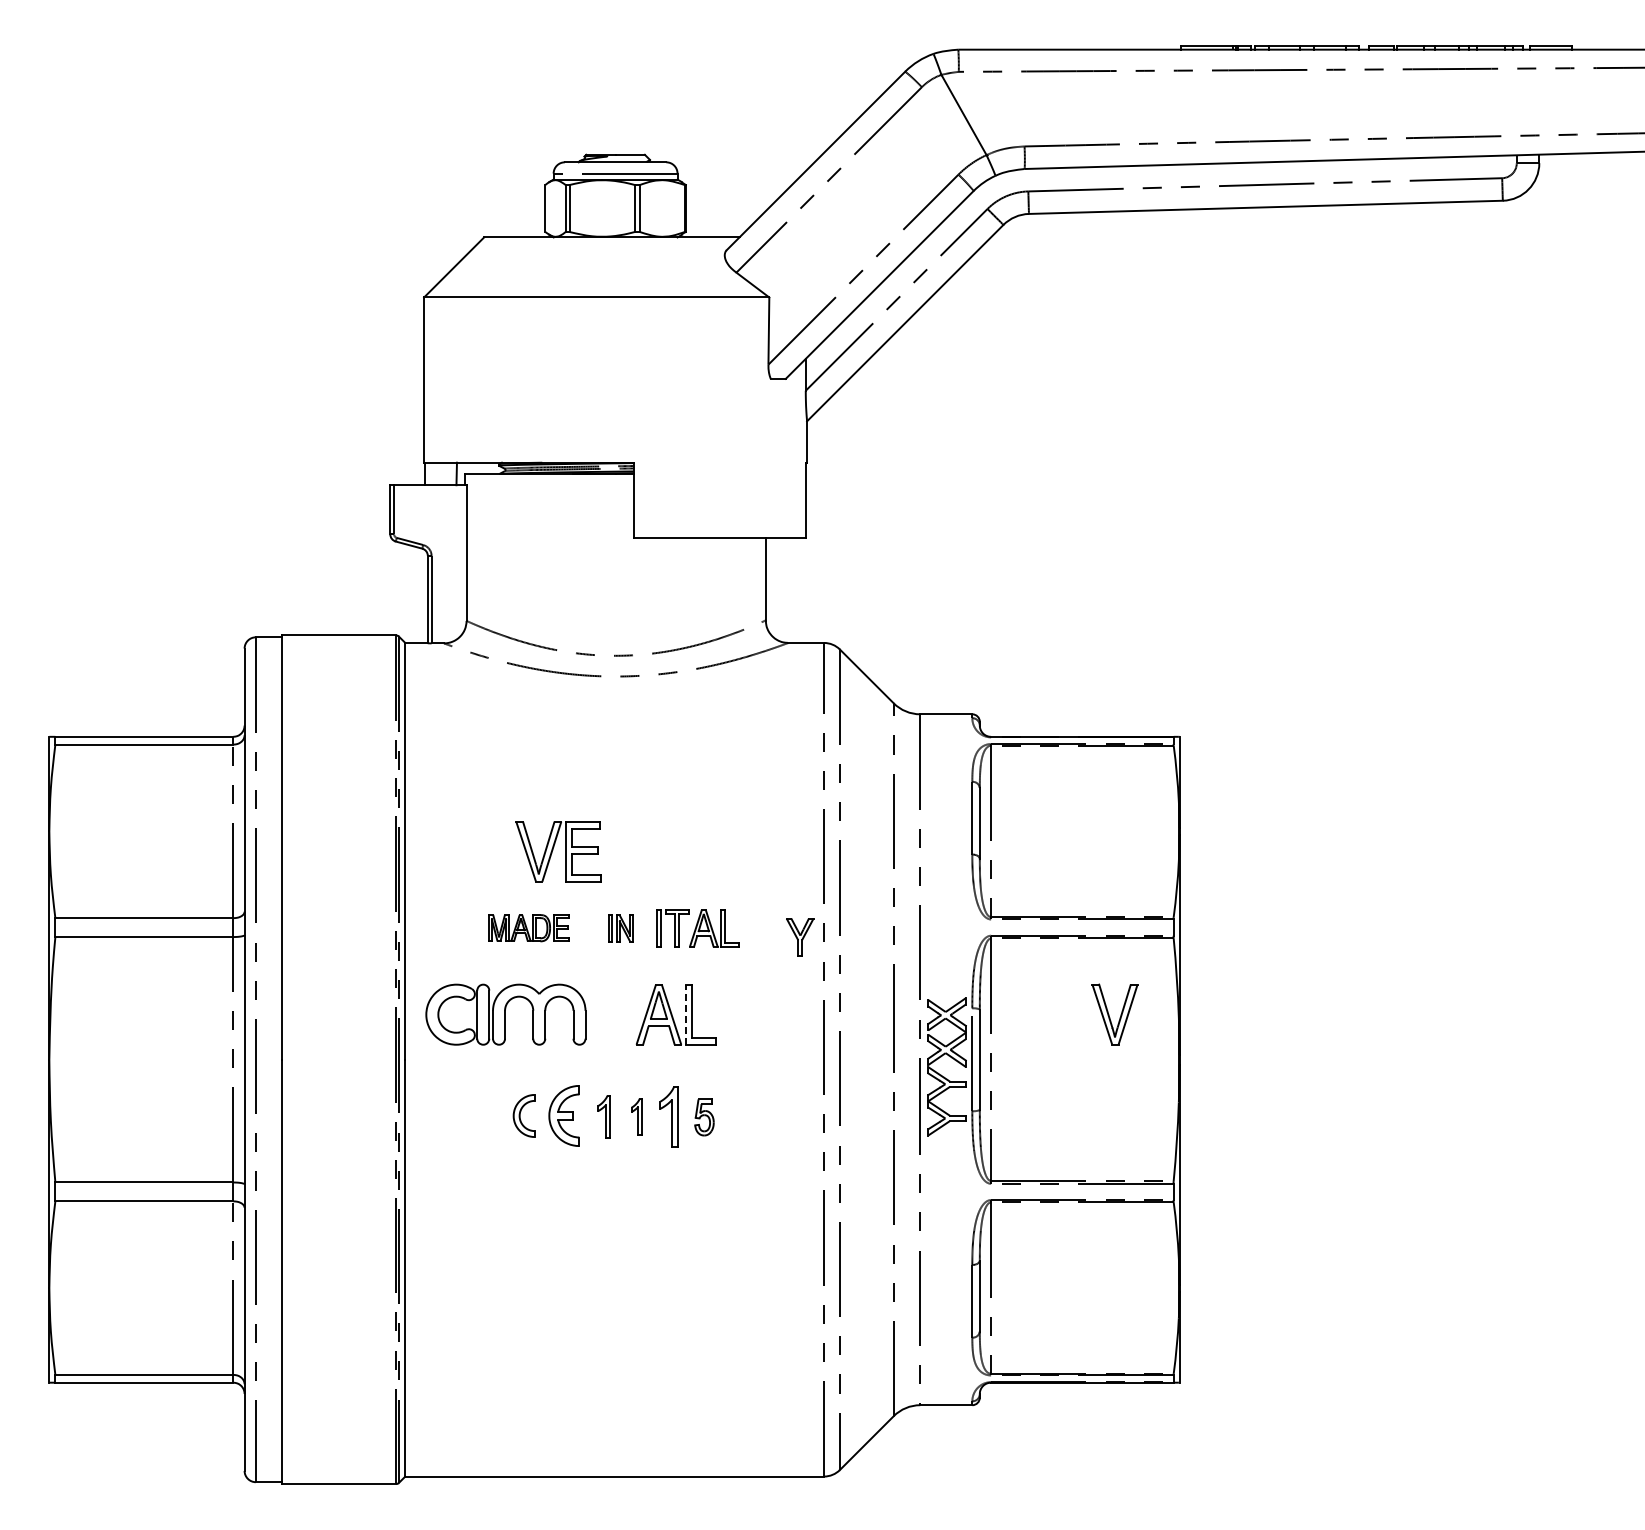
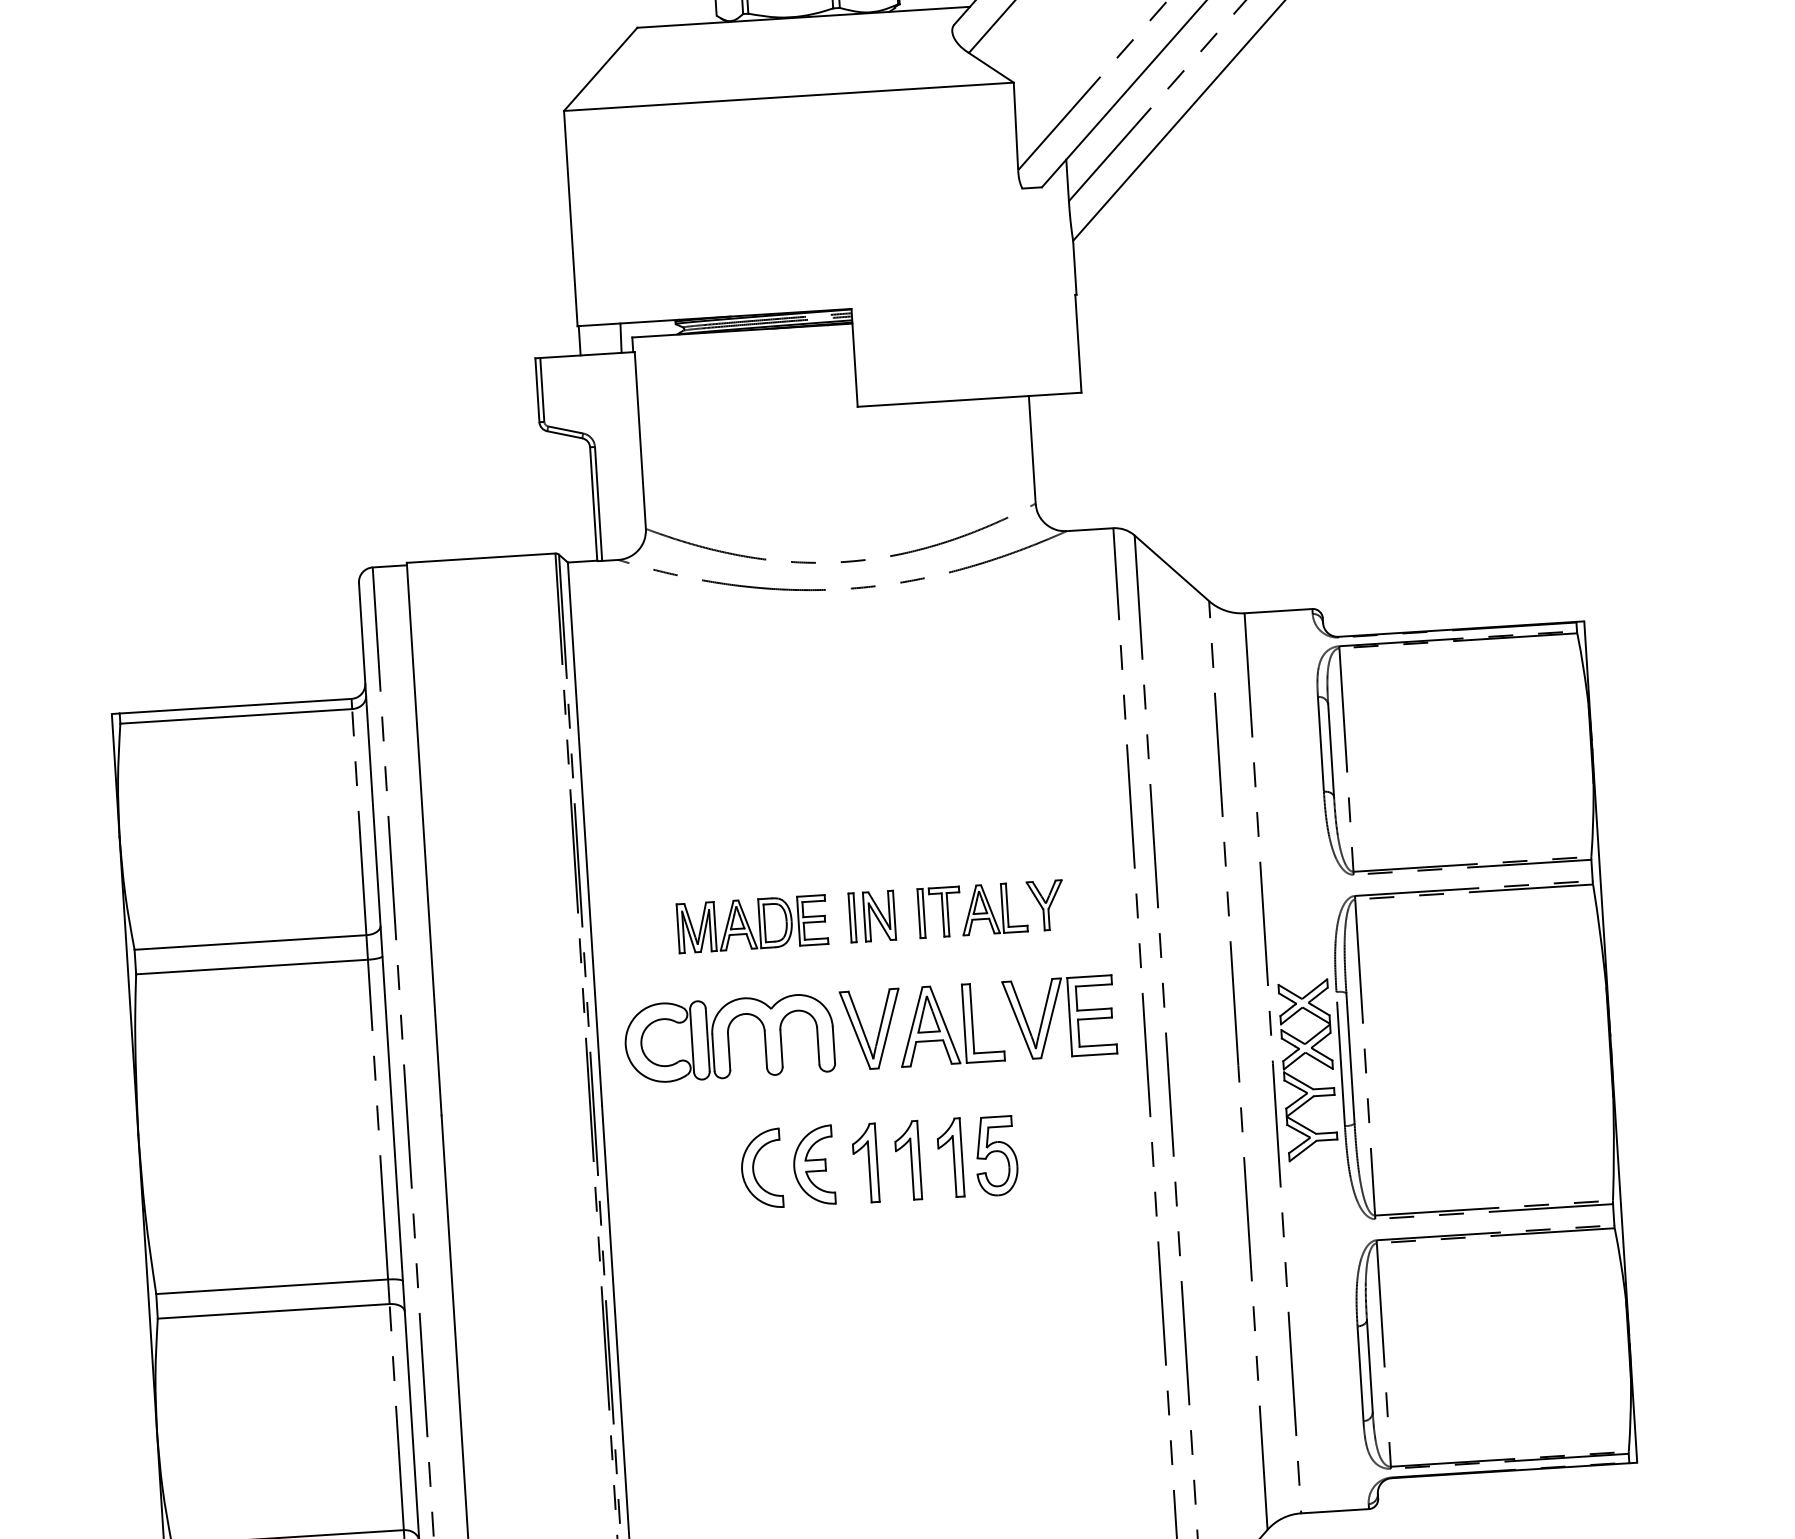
part: (558, 851) -> (1059, 1017), moved
part: (528, 927) -> (751, 923), size x1.43
part: (620, 928) -> (871, 916), size x1.43
part: (800, 937) -> (1046, 905), moved
line: (686, 1014) -> (964, 1023), dashed -> solid
part: (1114, 1014) -> (870, 1029), moved
part: (523, 1115) -> (760, 1168), size x1.43
part: (603, 1116) -> (864, 1163), size x1.43
part: (636, 1116) -> (907, 1160), size x1.67
part: (704, 1117) -> (996, 1156), size x1.67

